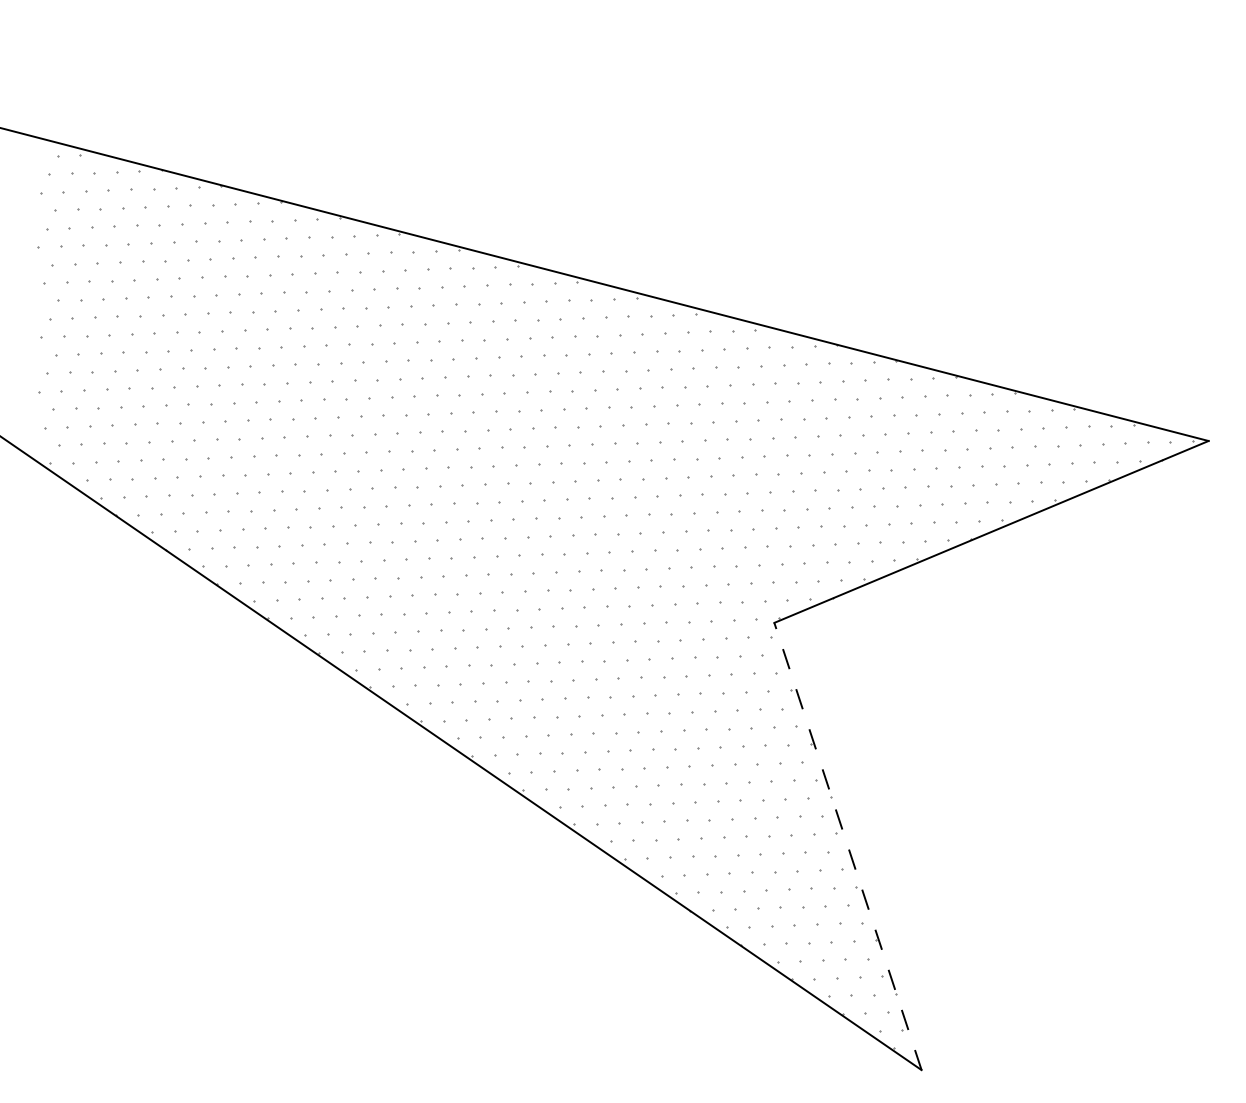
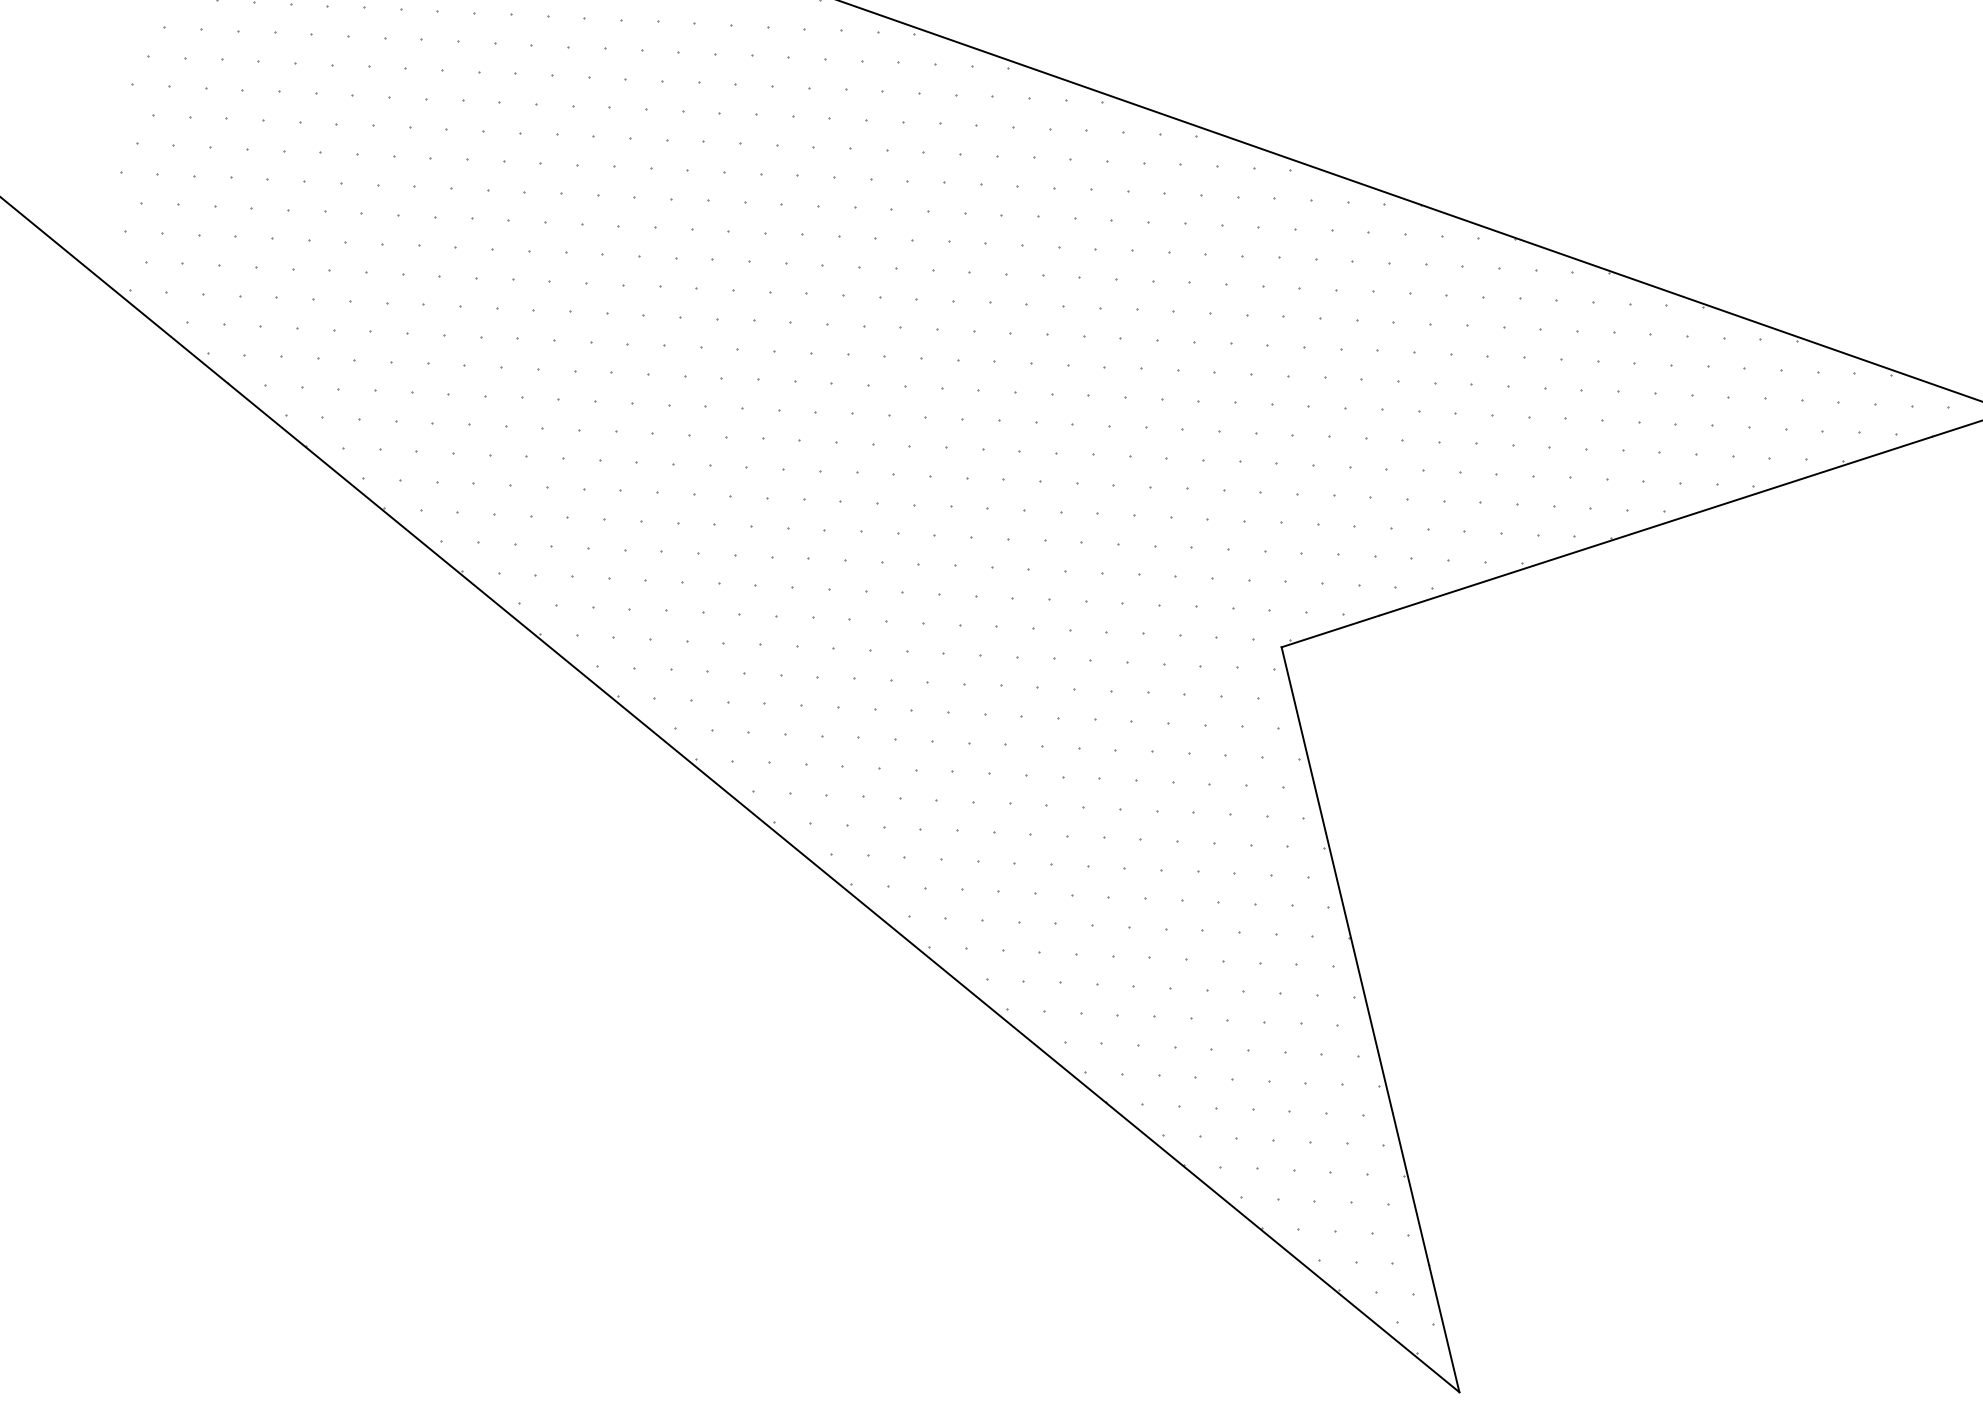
line: (847, 846) -> (1369, 1019), dashed -> solid

